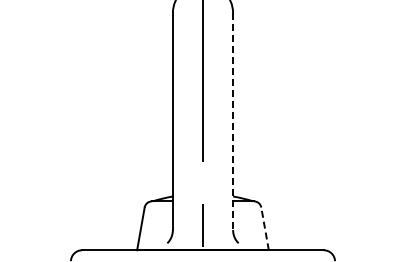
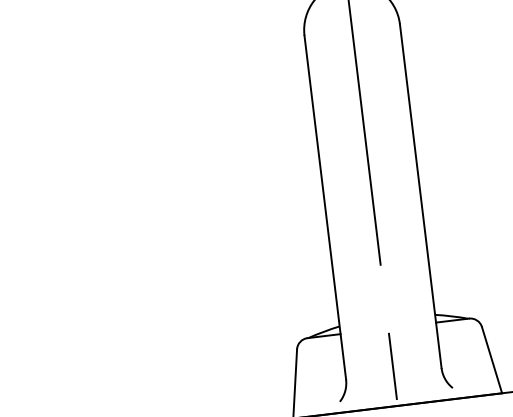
line: (233, 122) -> (421, 197), dashed -> solid
line: (265, 228) -> (492, 359), dashed -> solid

